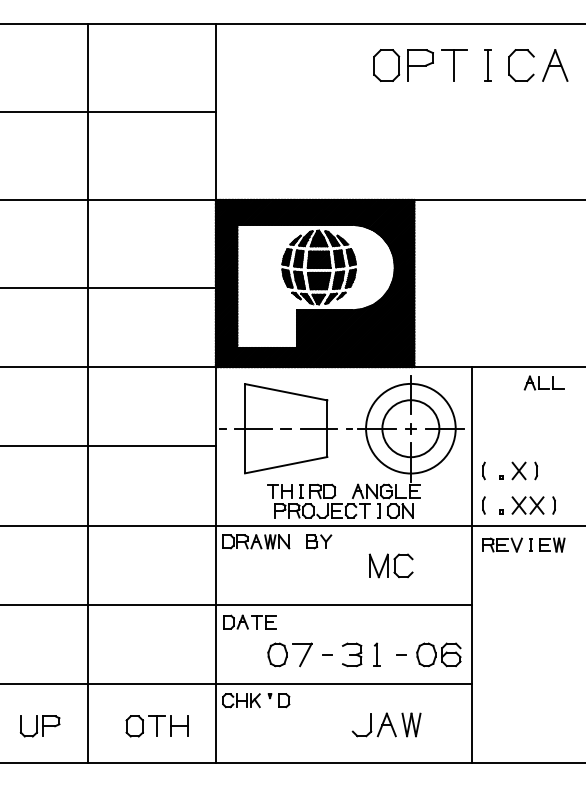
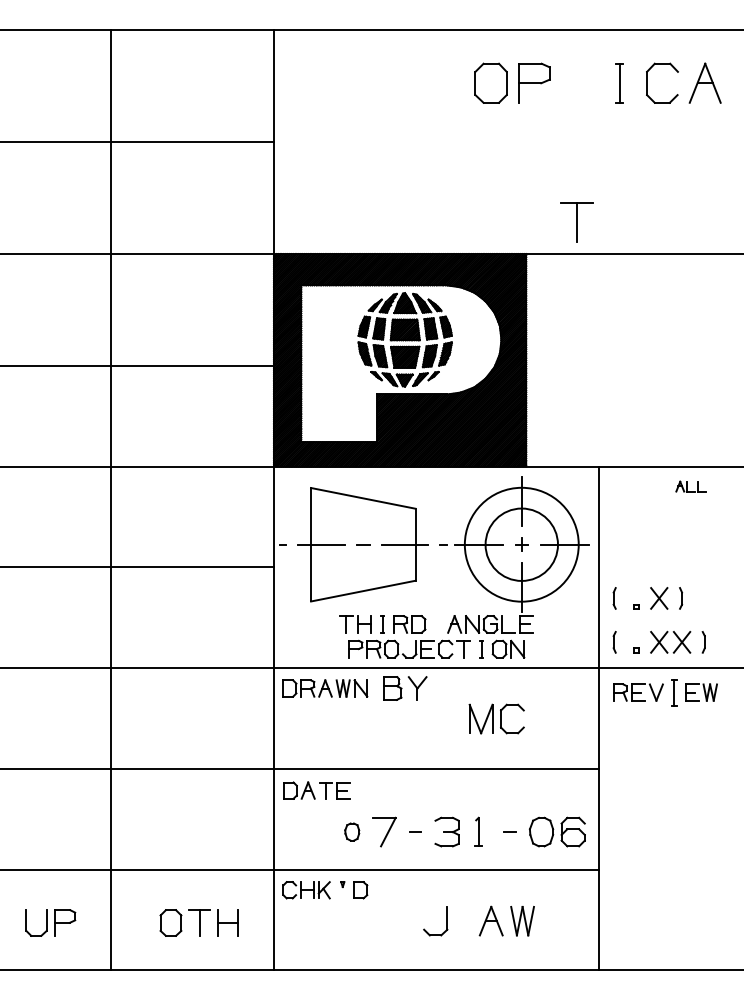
part: (453, 65) -> (576, 222), moved
part: (543, 382) -> (690, 486), size x0.6
part: (319, 541) -> (405, 688), size x1.4
part: (531, 544) -> (674, 692), size x1.6
part: (276, 654) -> (351, 831), size x0.6
part: (370, 725) -> (446, 921), moved

